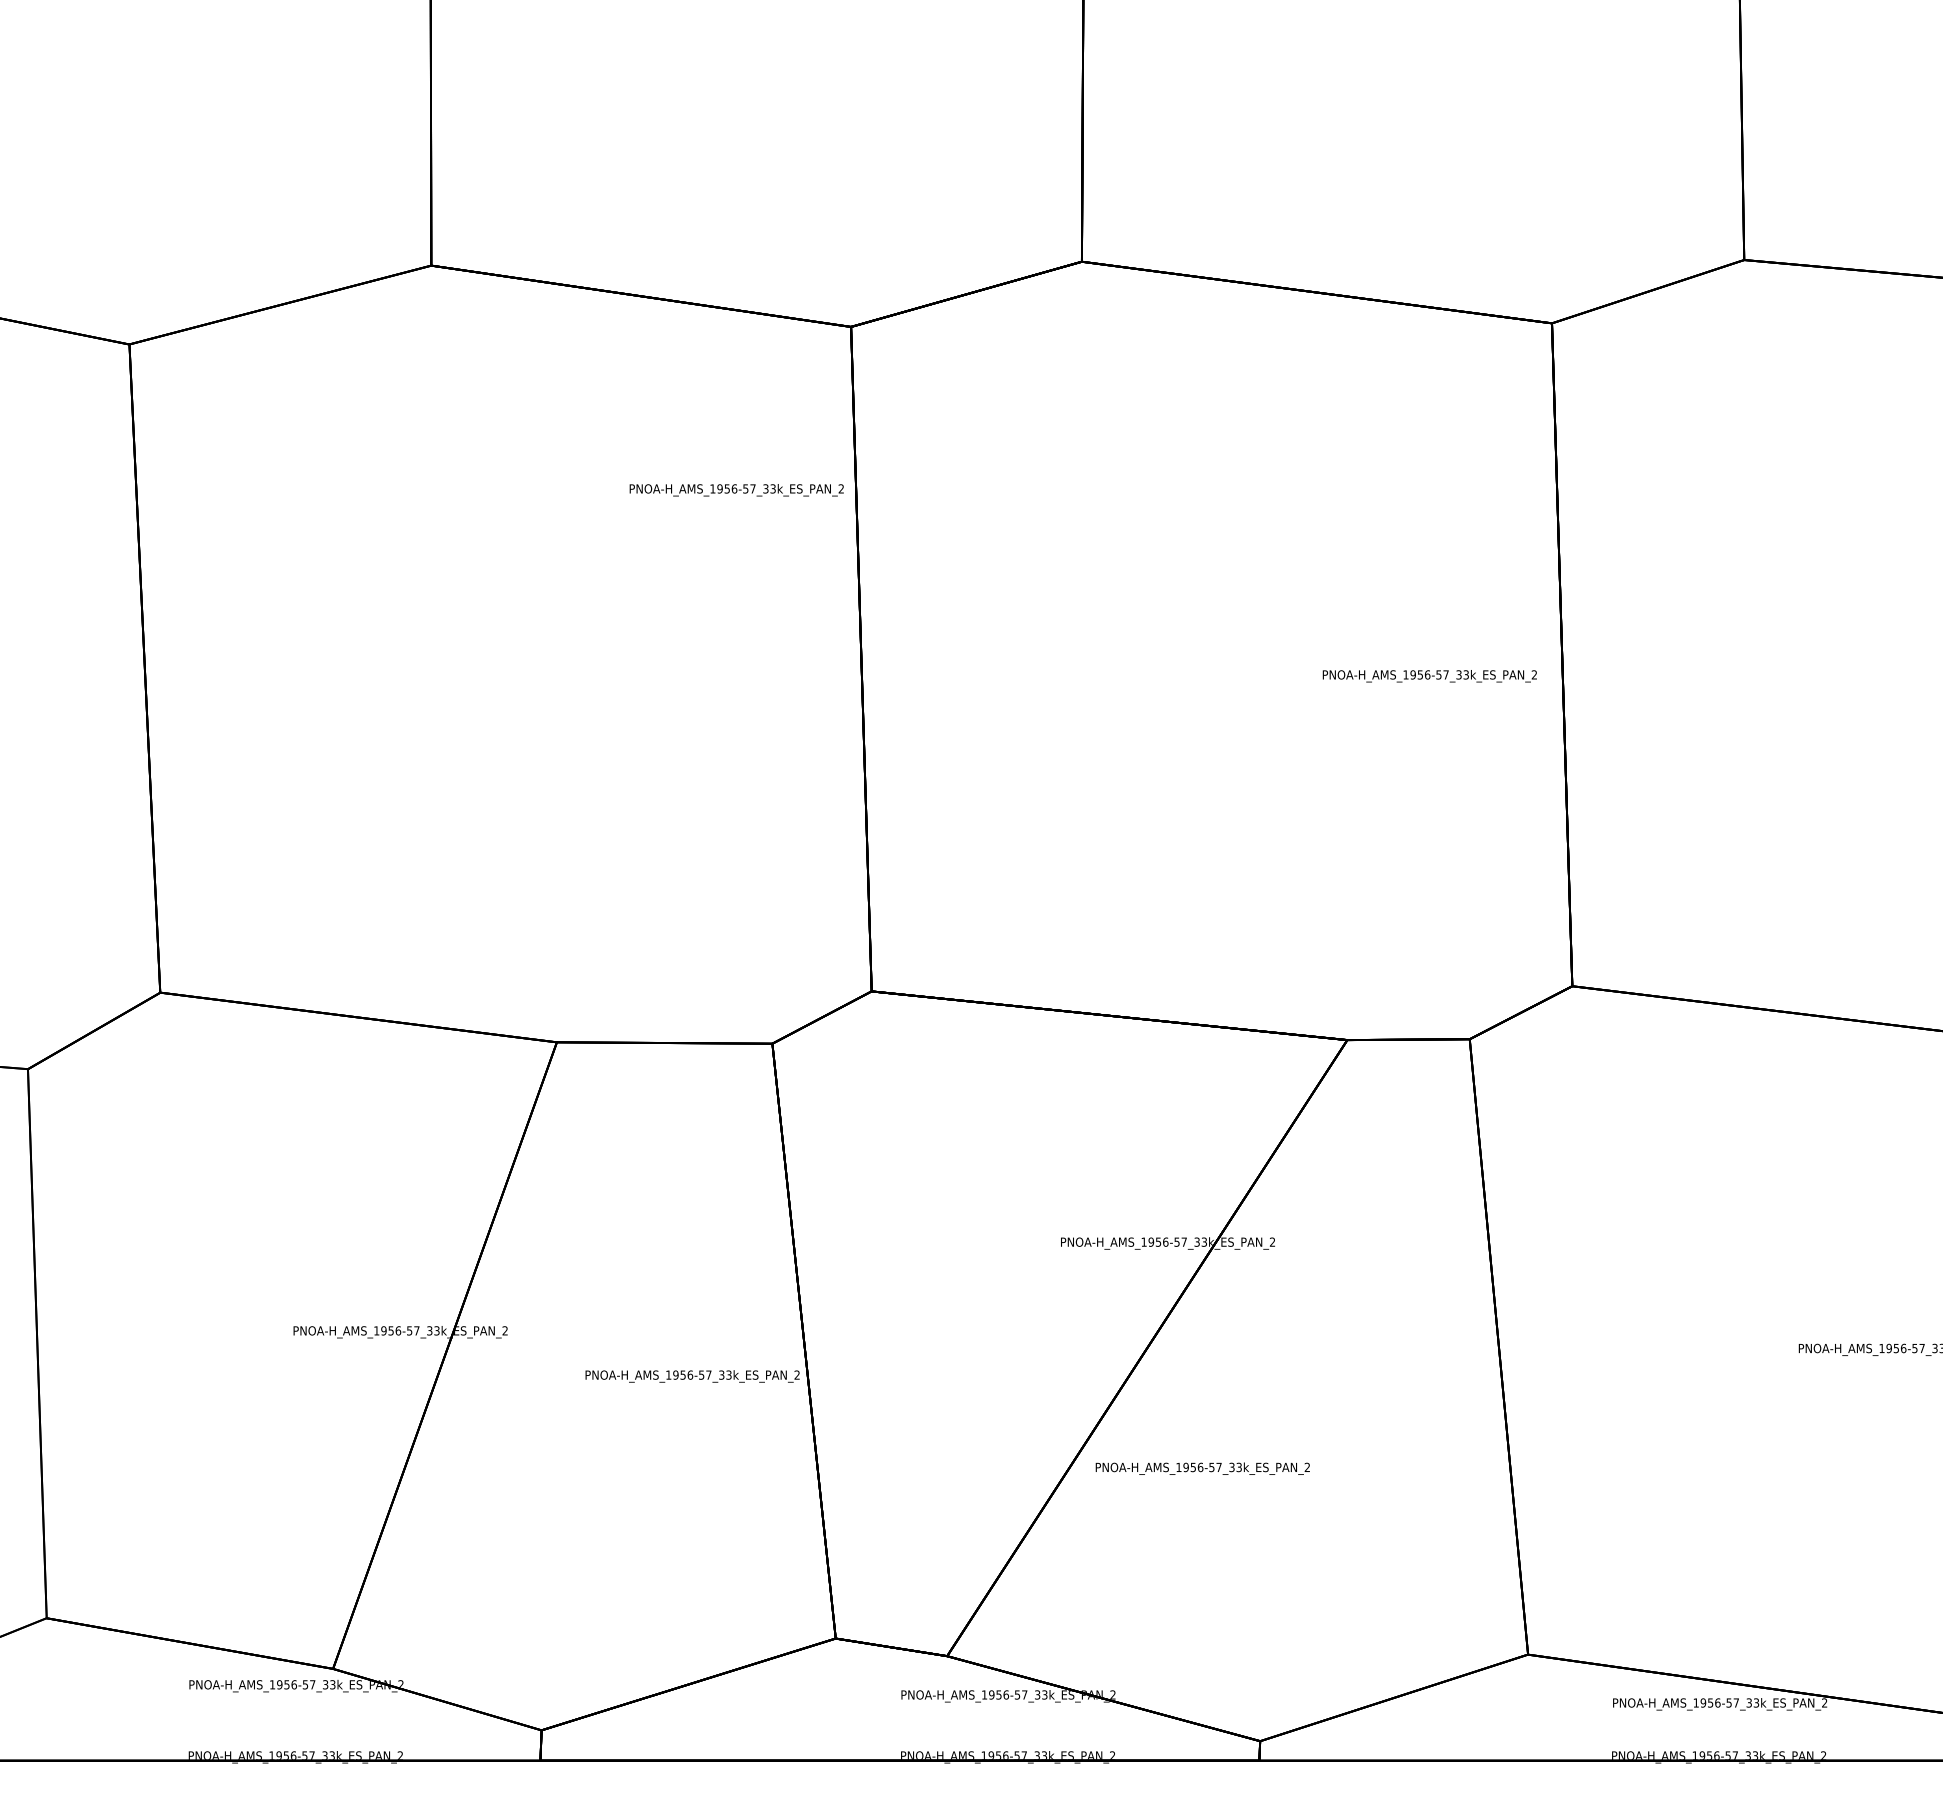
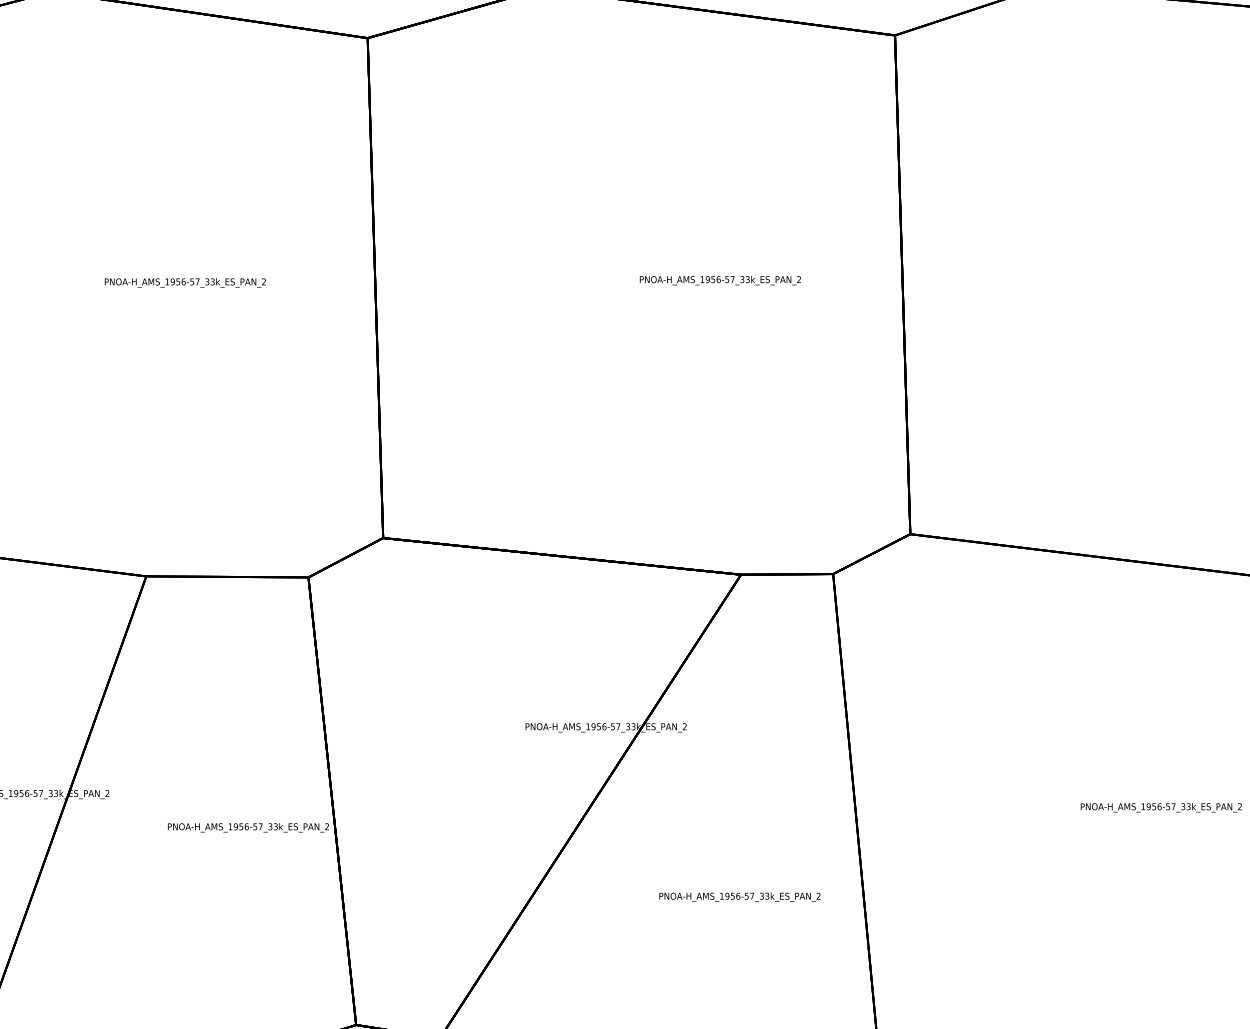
text: (736, 490) -> (185, 283), moved
text: (1429, 676) -> (720, 280), moved
text: (1202, 1468) -> (739, 897), moved

